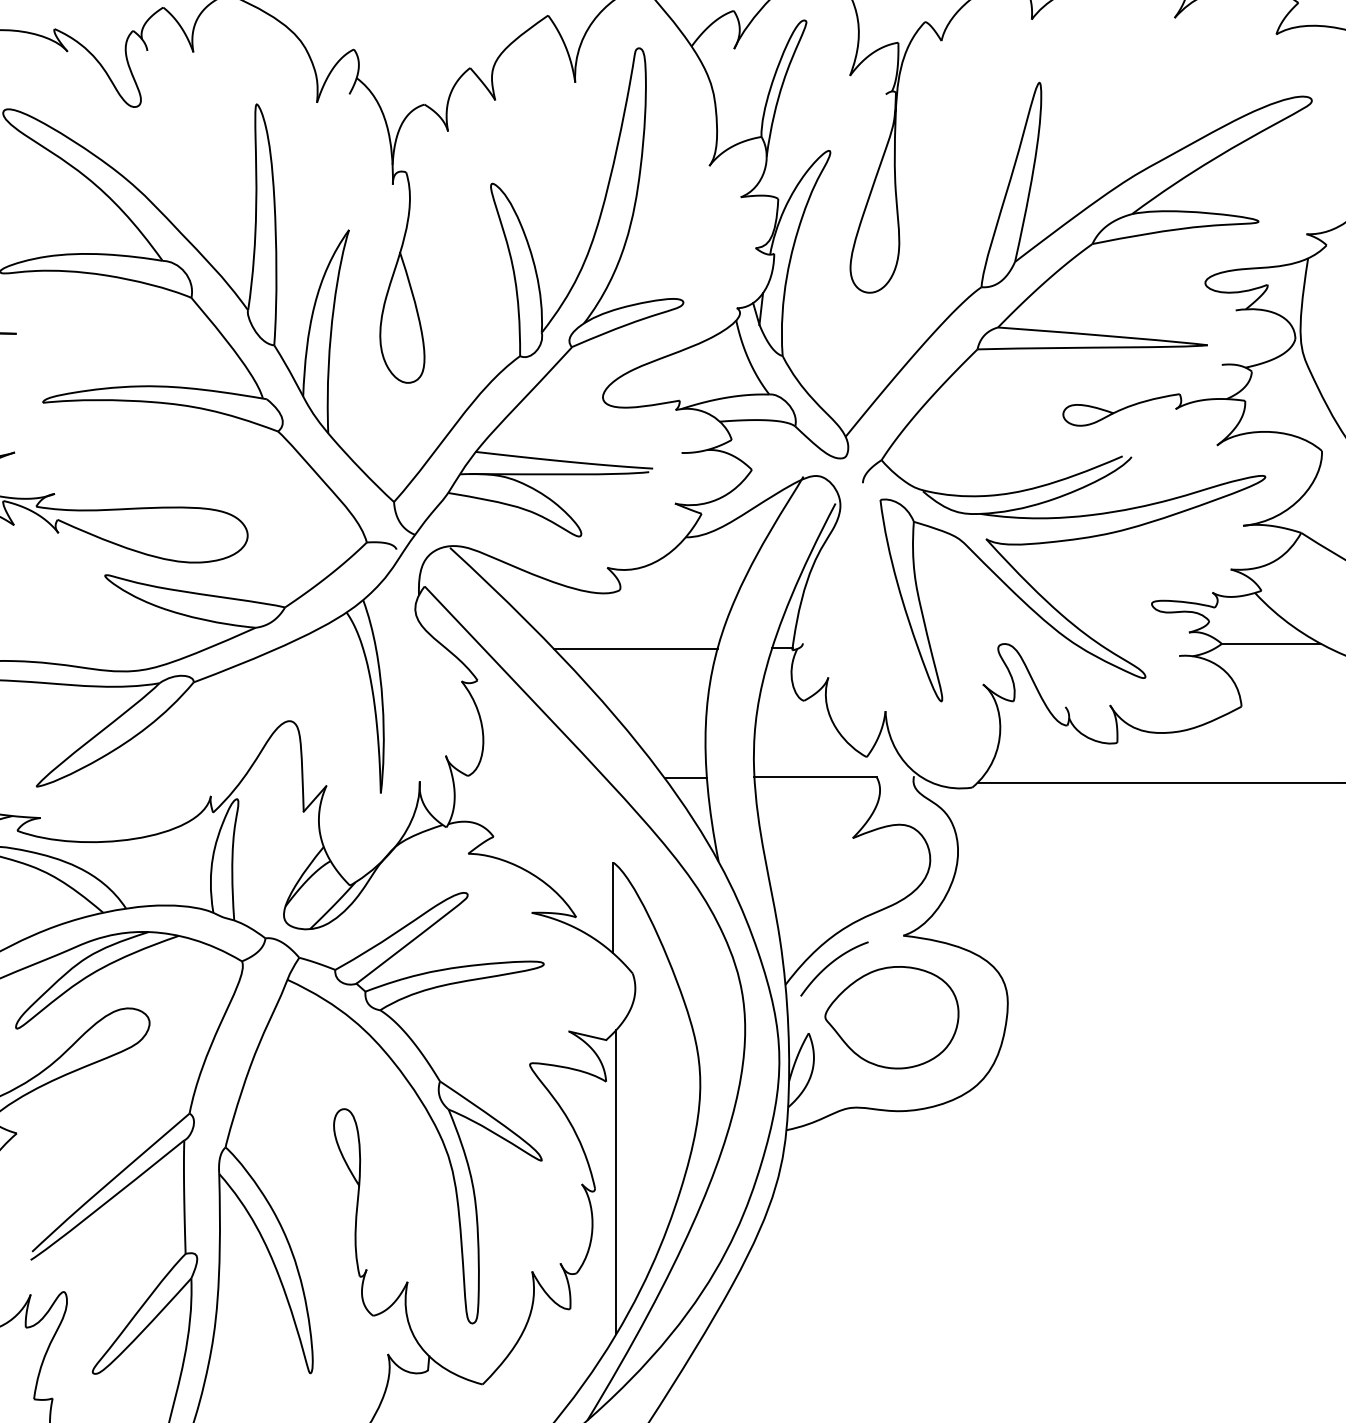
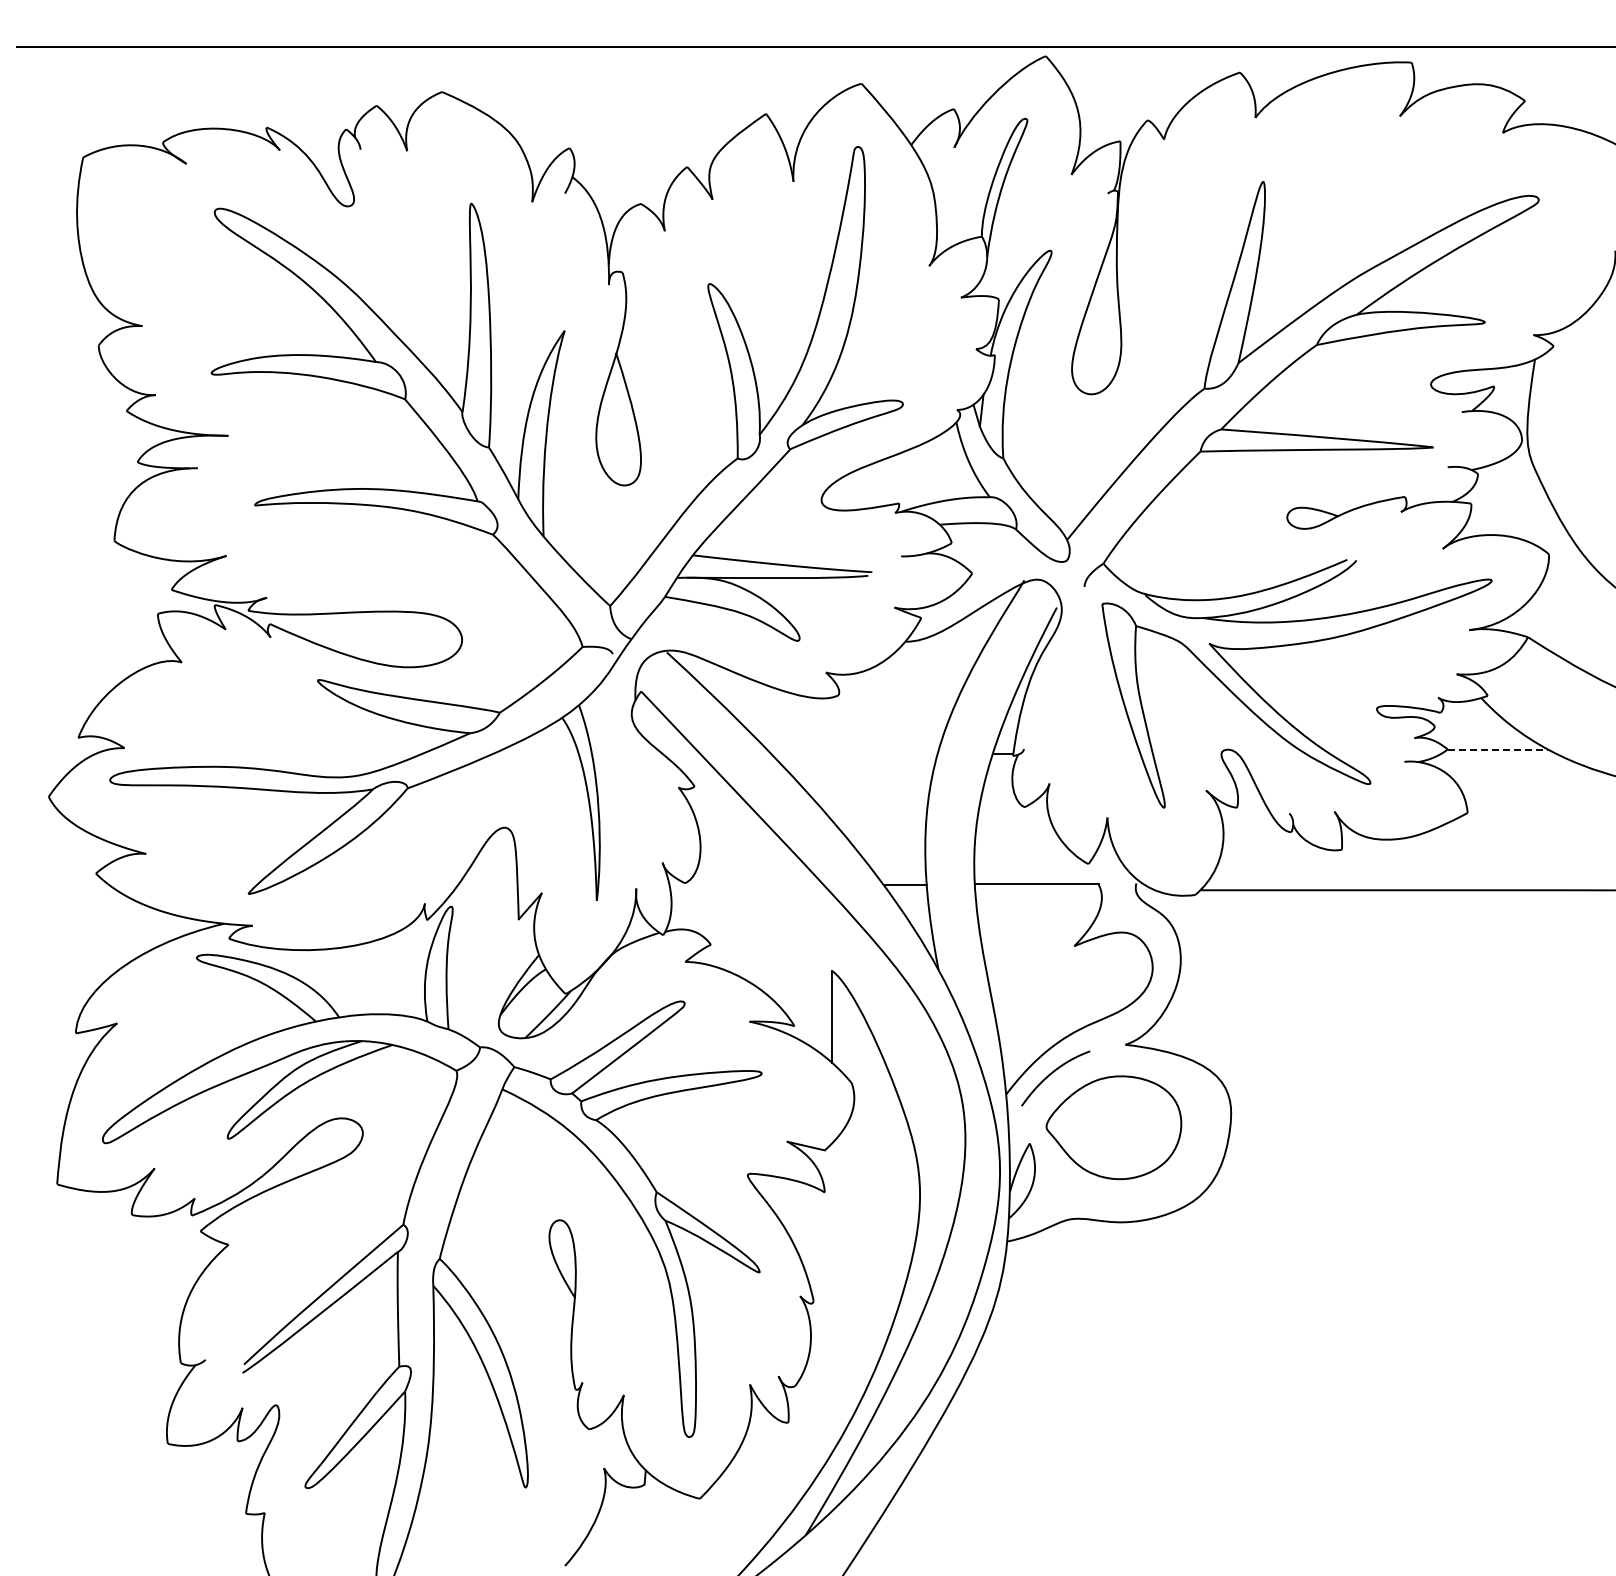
line: (1272, 643) -> (1498, 749), solid -> dashed
line: (635, 648) -> (854, 754), removed
line: (616, 1181) -> (835, 1293), removed

